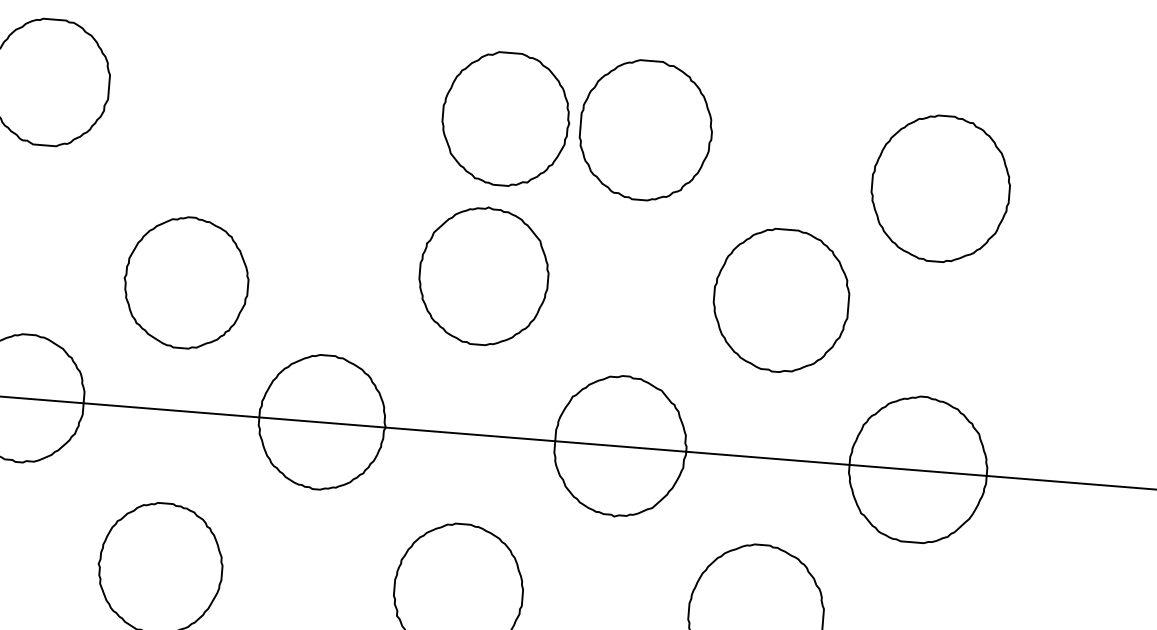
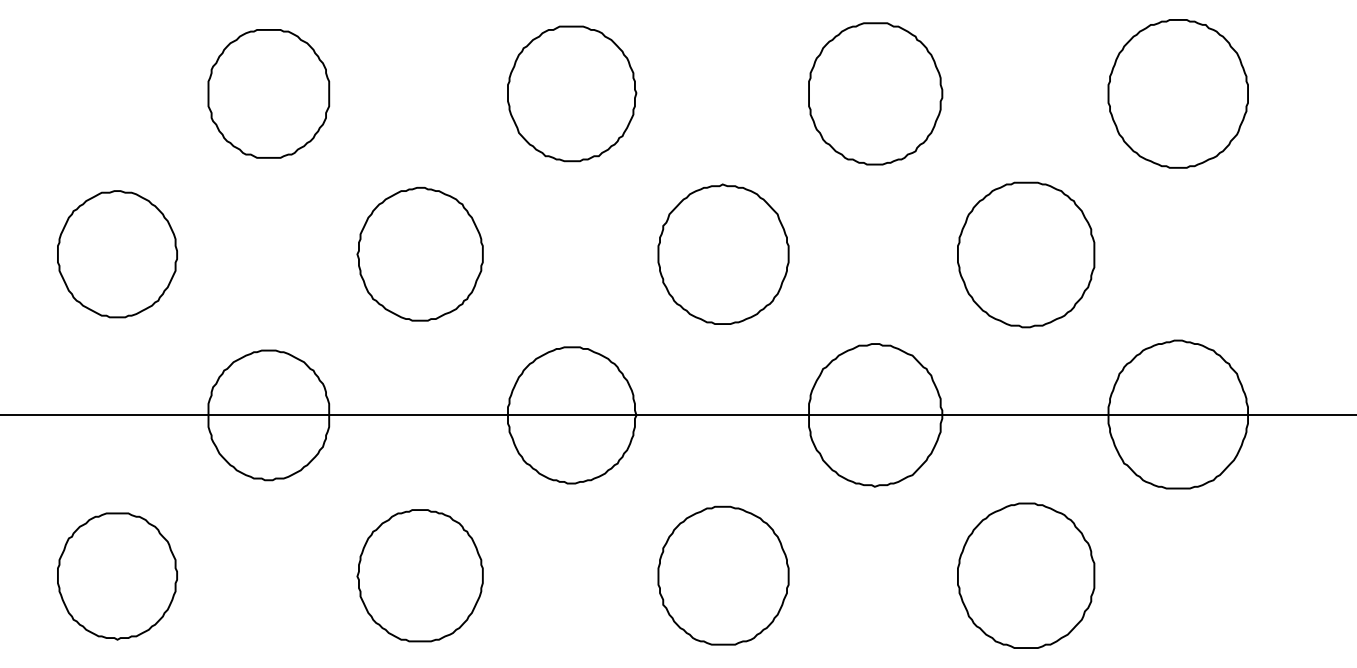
part: (506, 118) -> (572, 93), moved
part: (940, 188) -> (1177, 93), moved
part: (185, 281) -> (419, 253), moved

